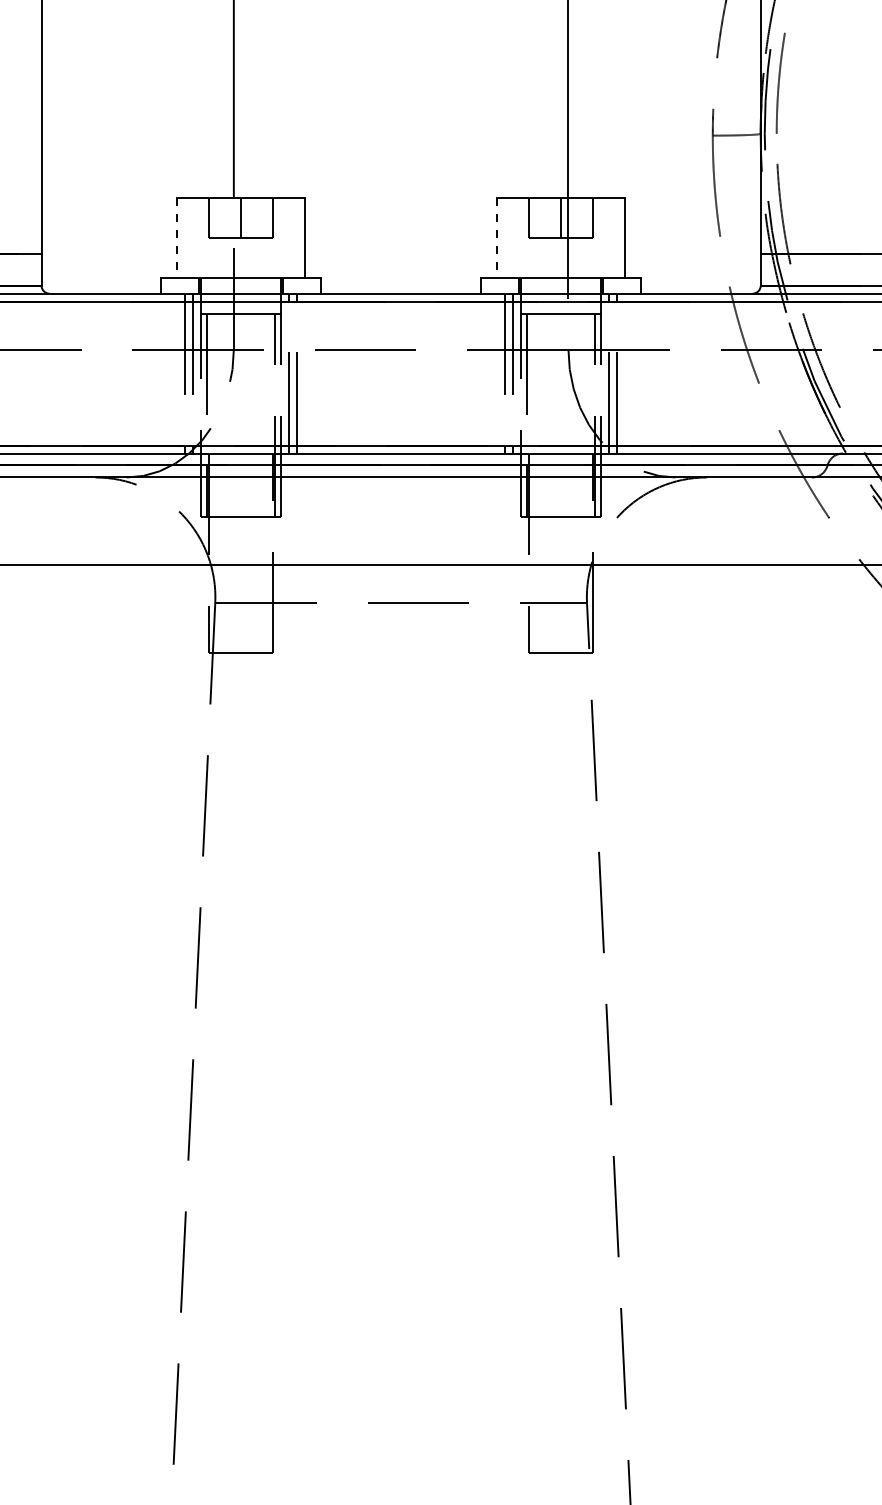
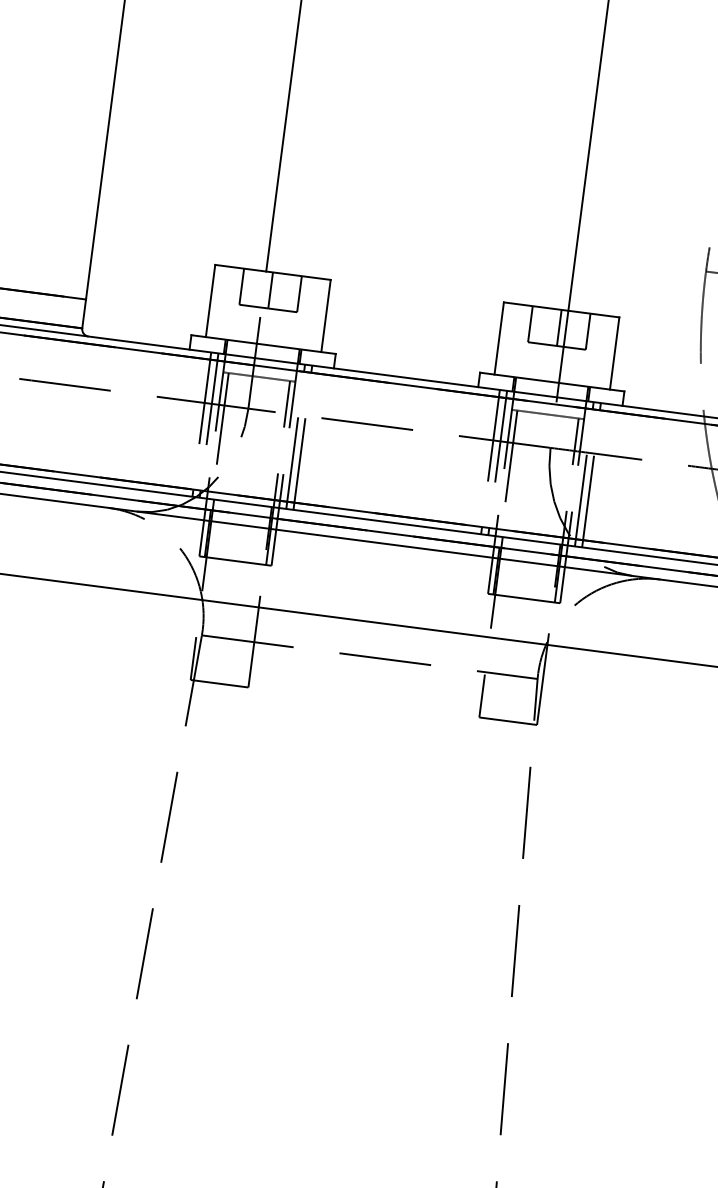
line: (177, 237) -> (210, 300), dashed -> solid
line: (497, 237) -> (499, 338), dashed -> solid

